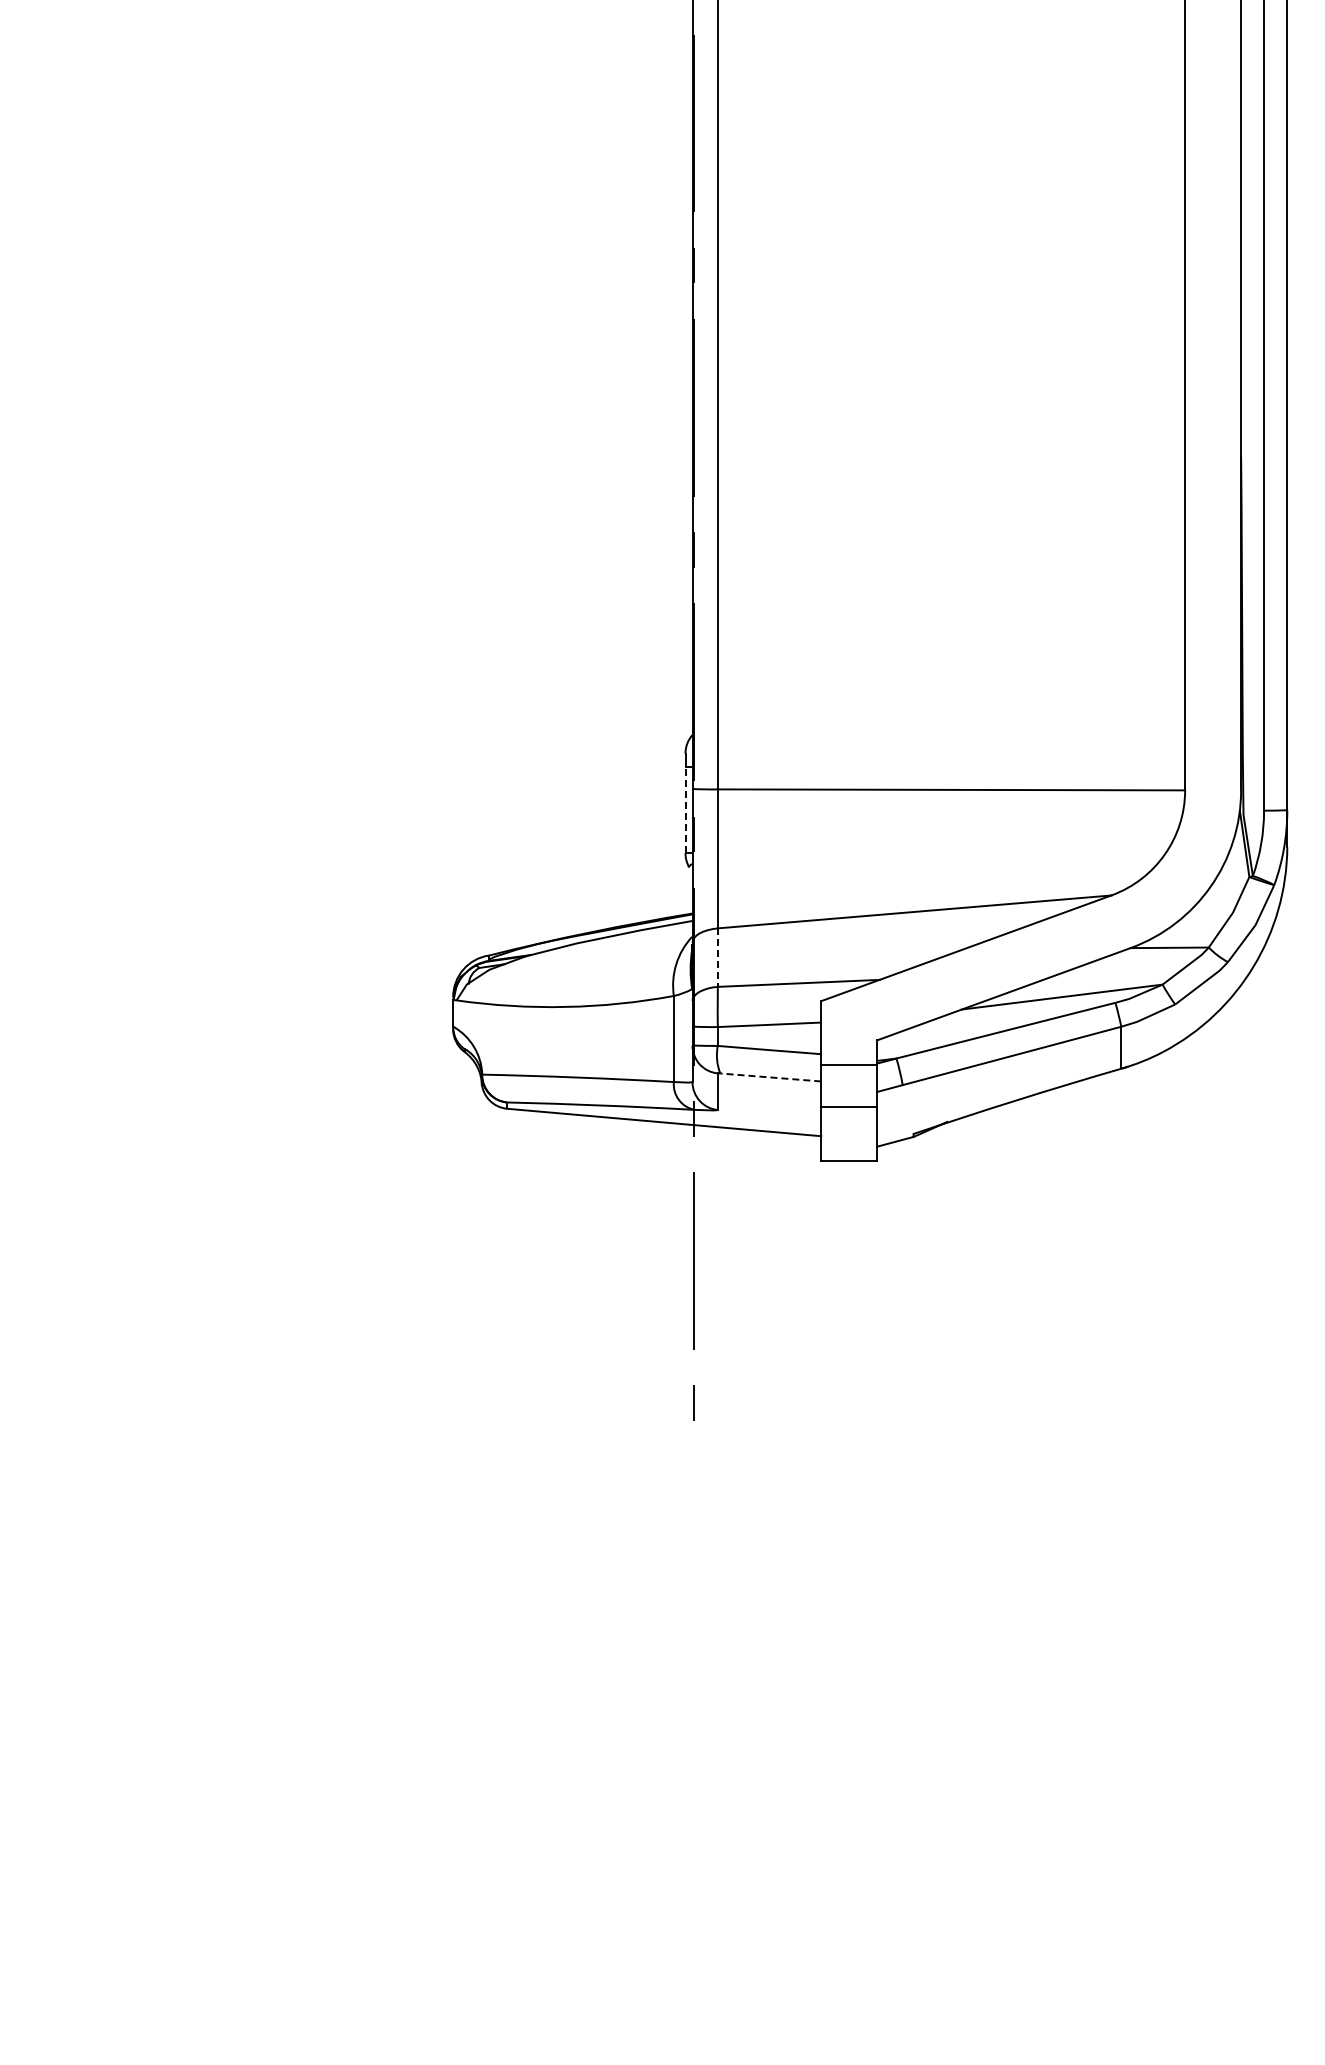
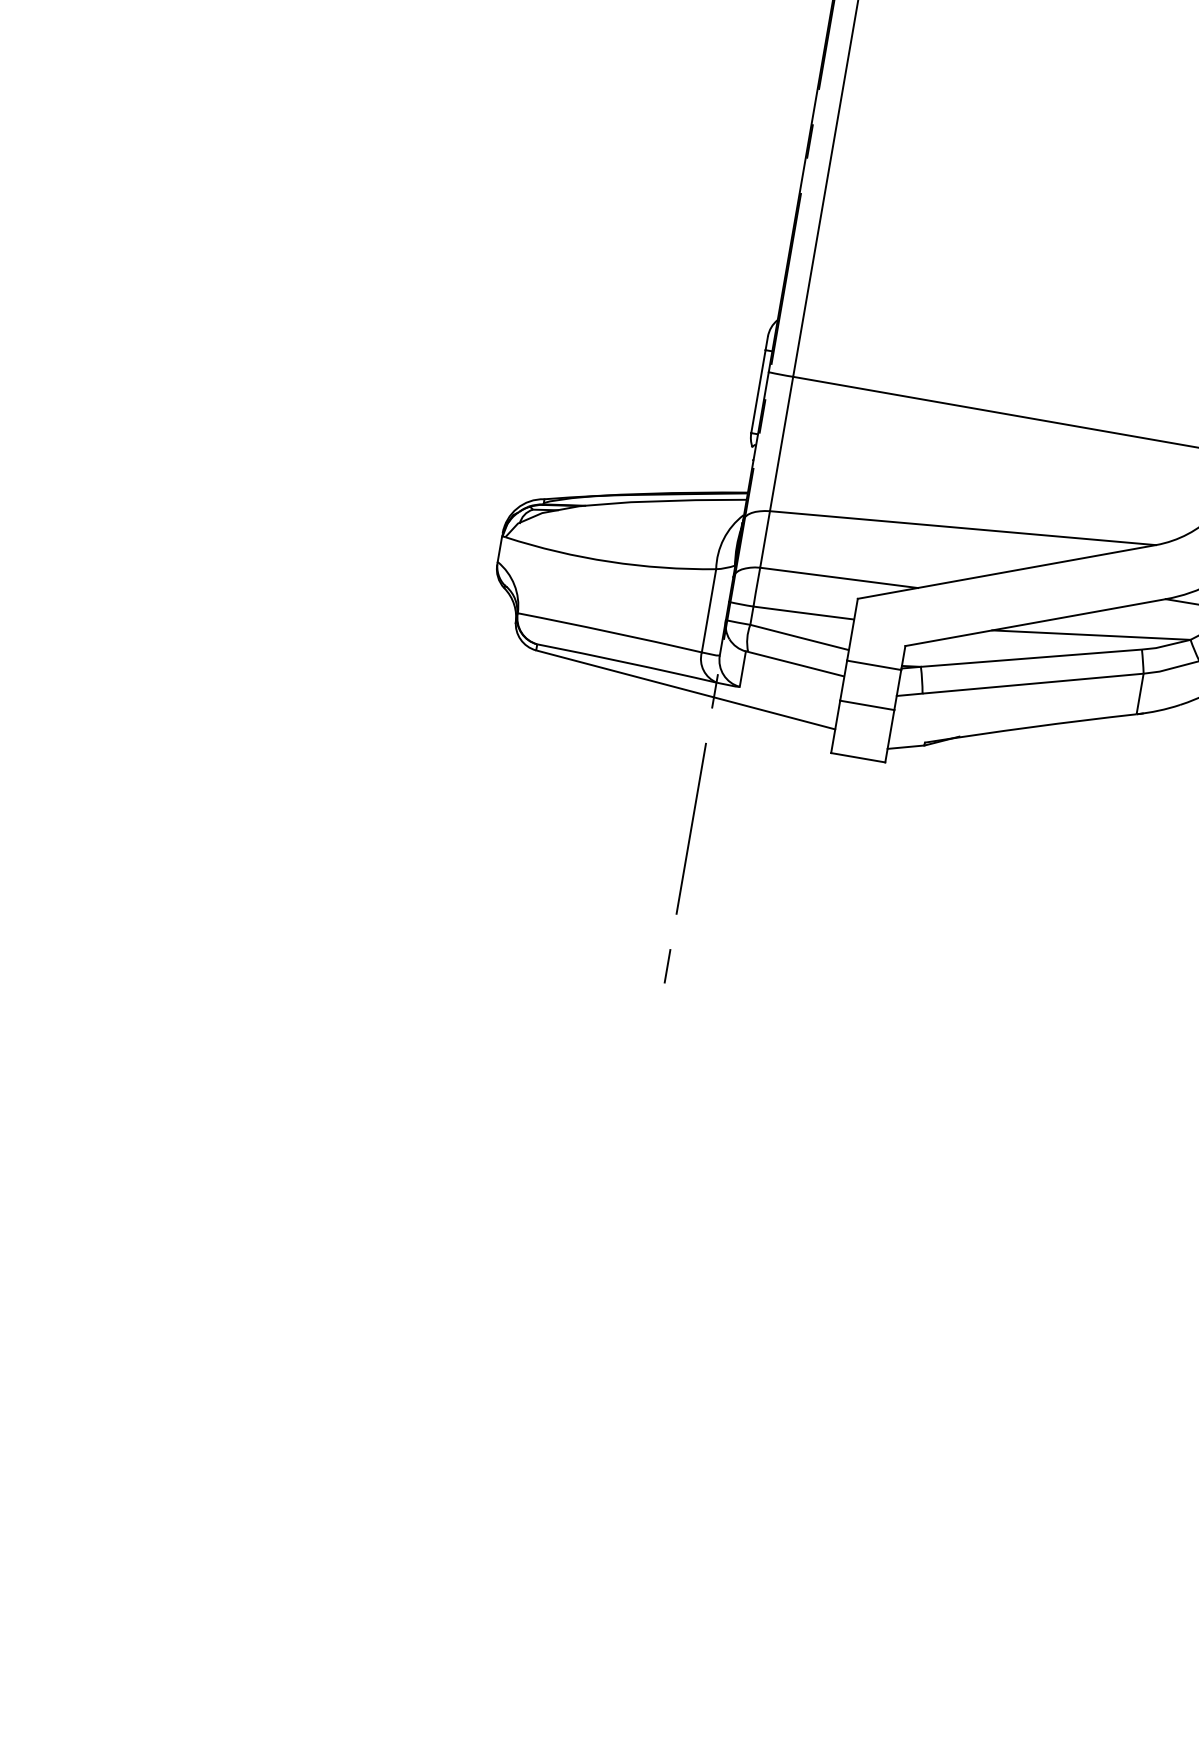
line: (685, 810) -> (758, 391), dashed -> solid
line: (717, 958) -> (764, 540), dashed -> solid
line: (770, 1077) -> (795, 664), dashed -> solid

